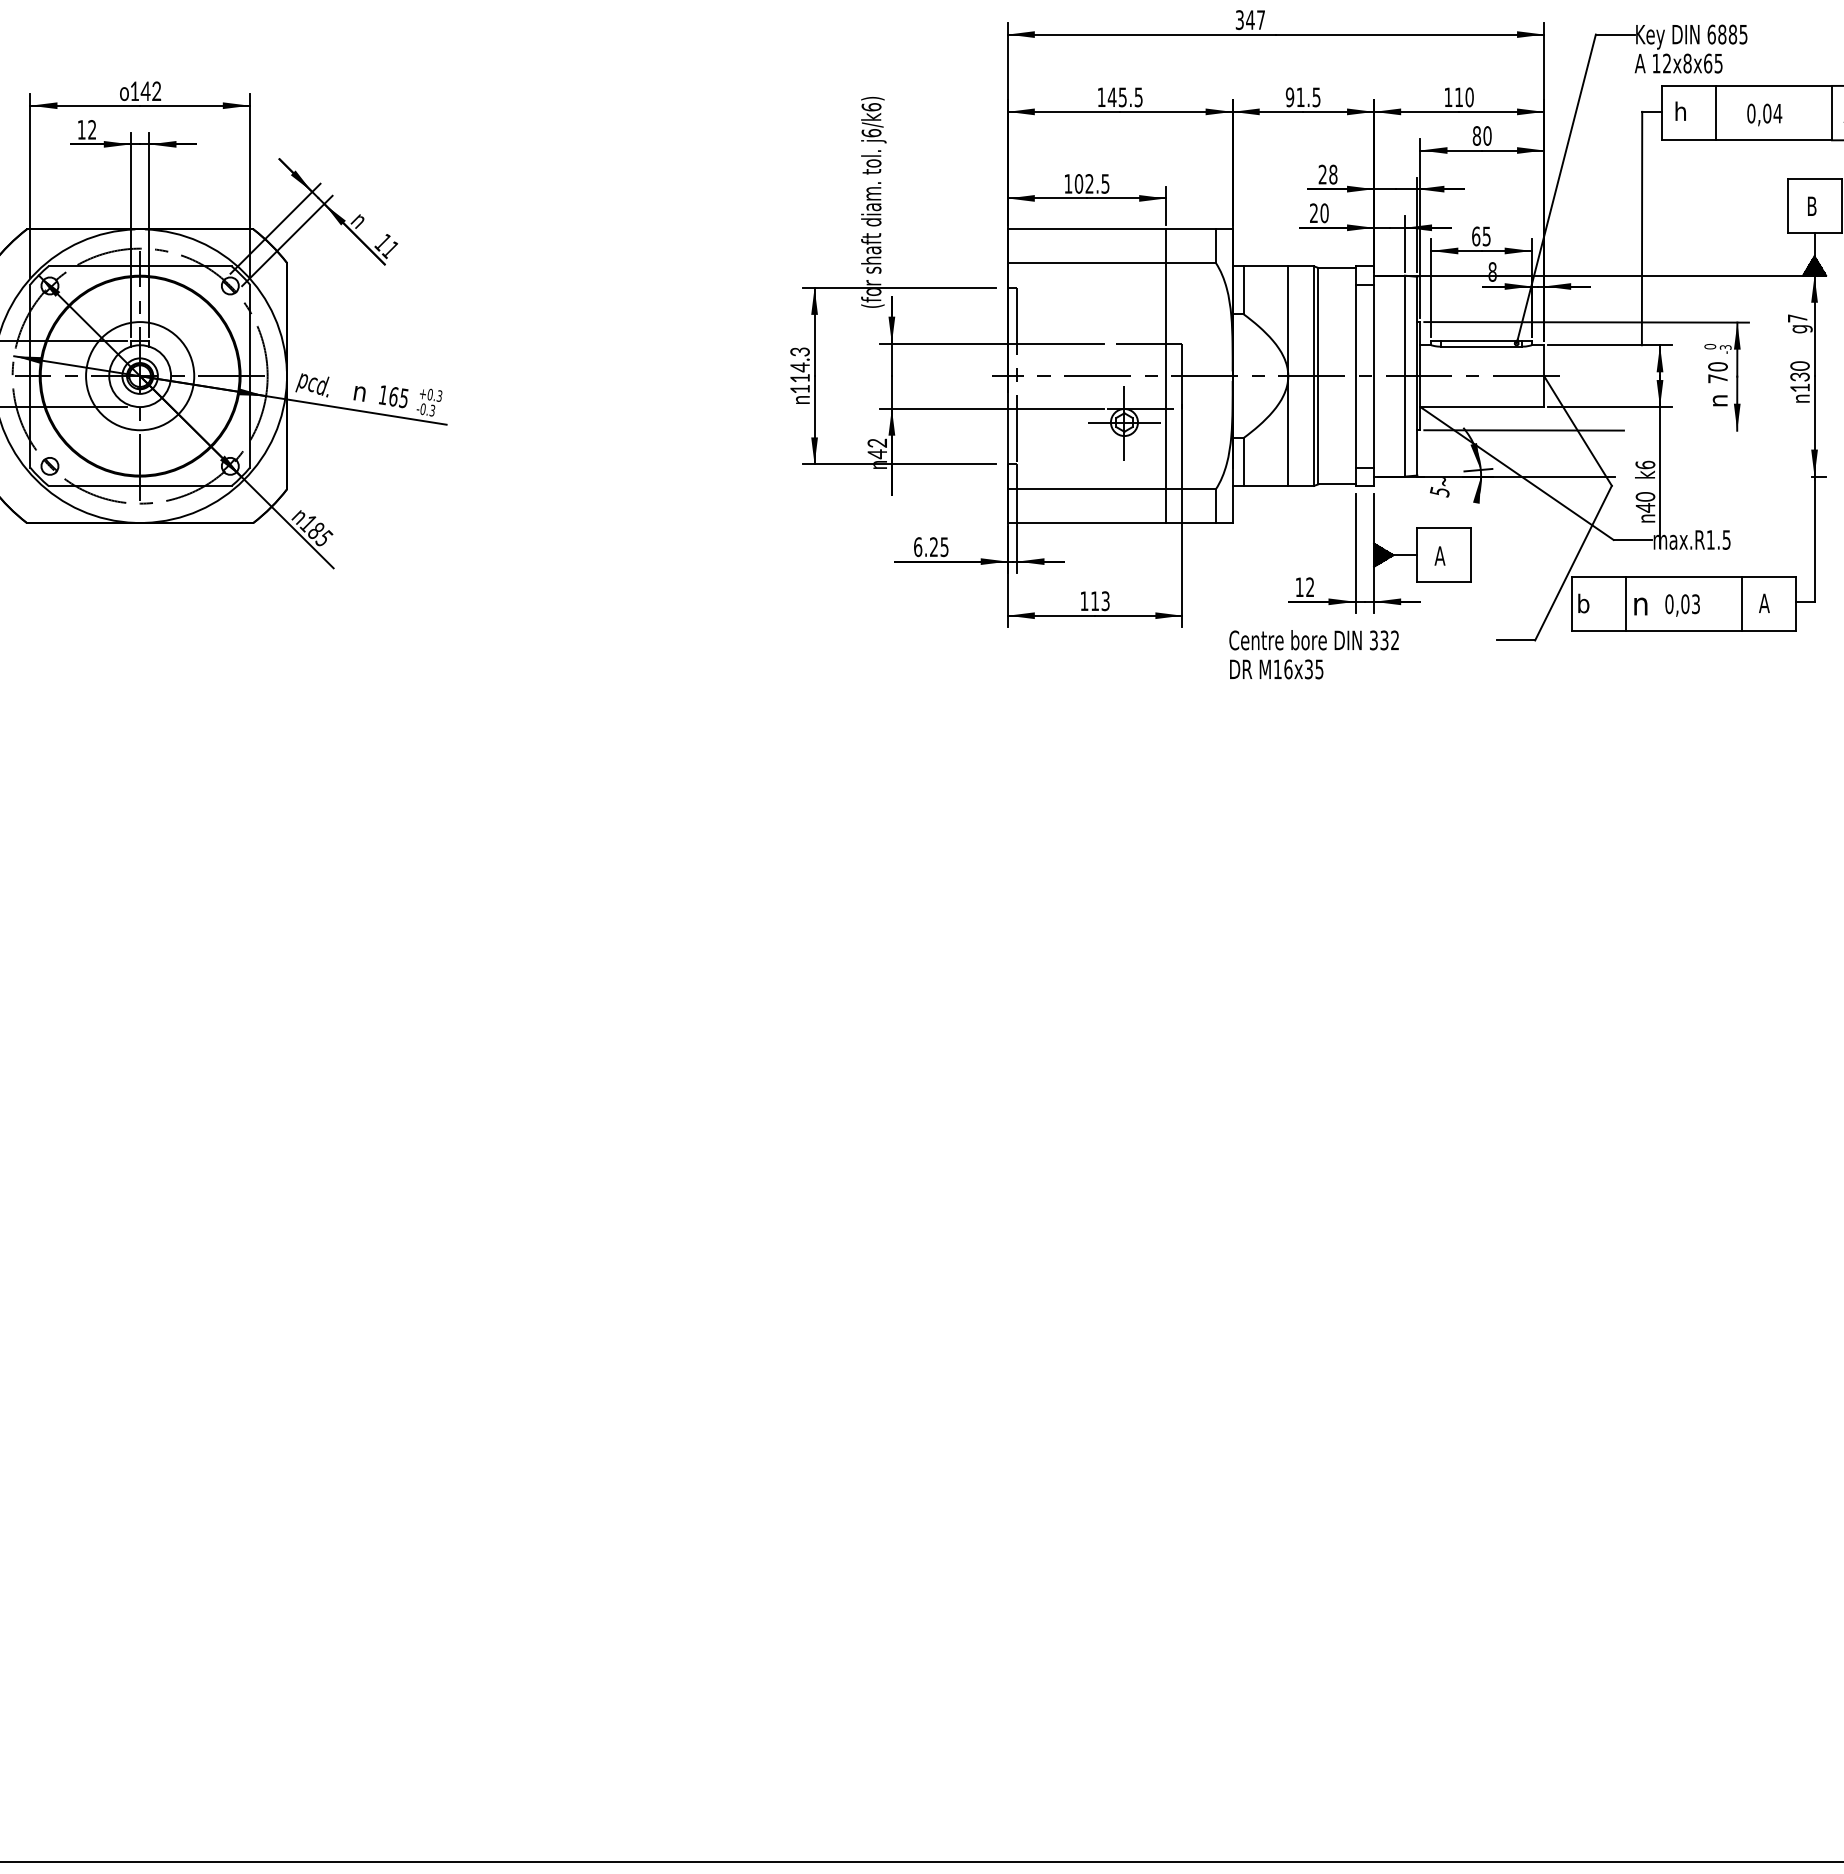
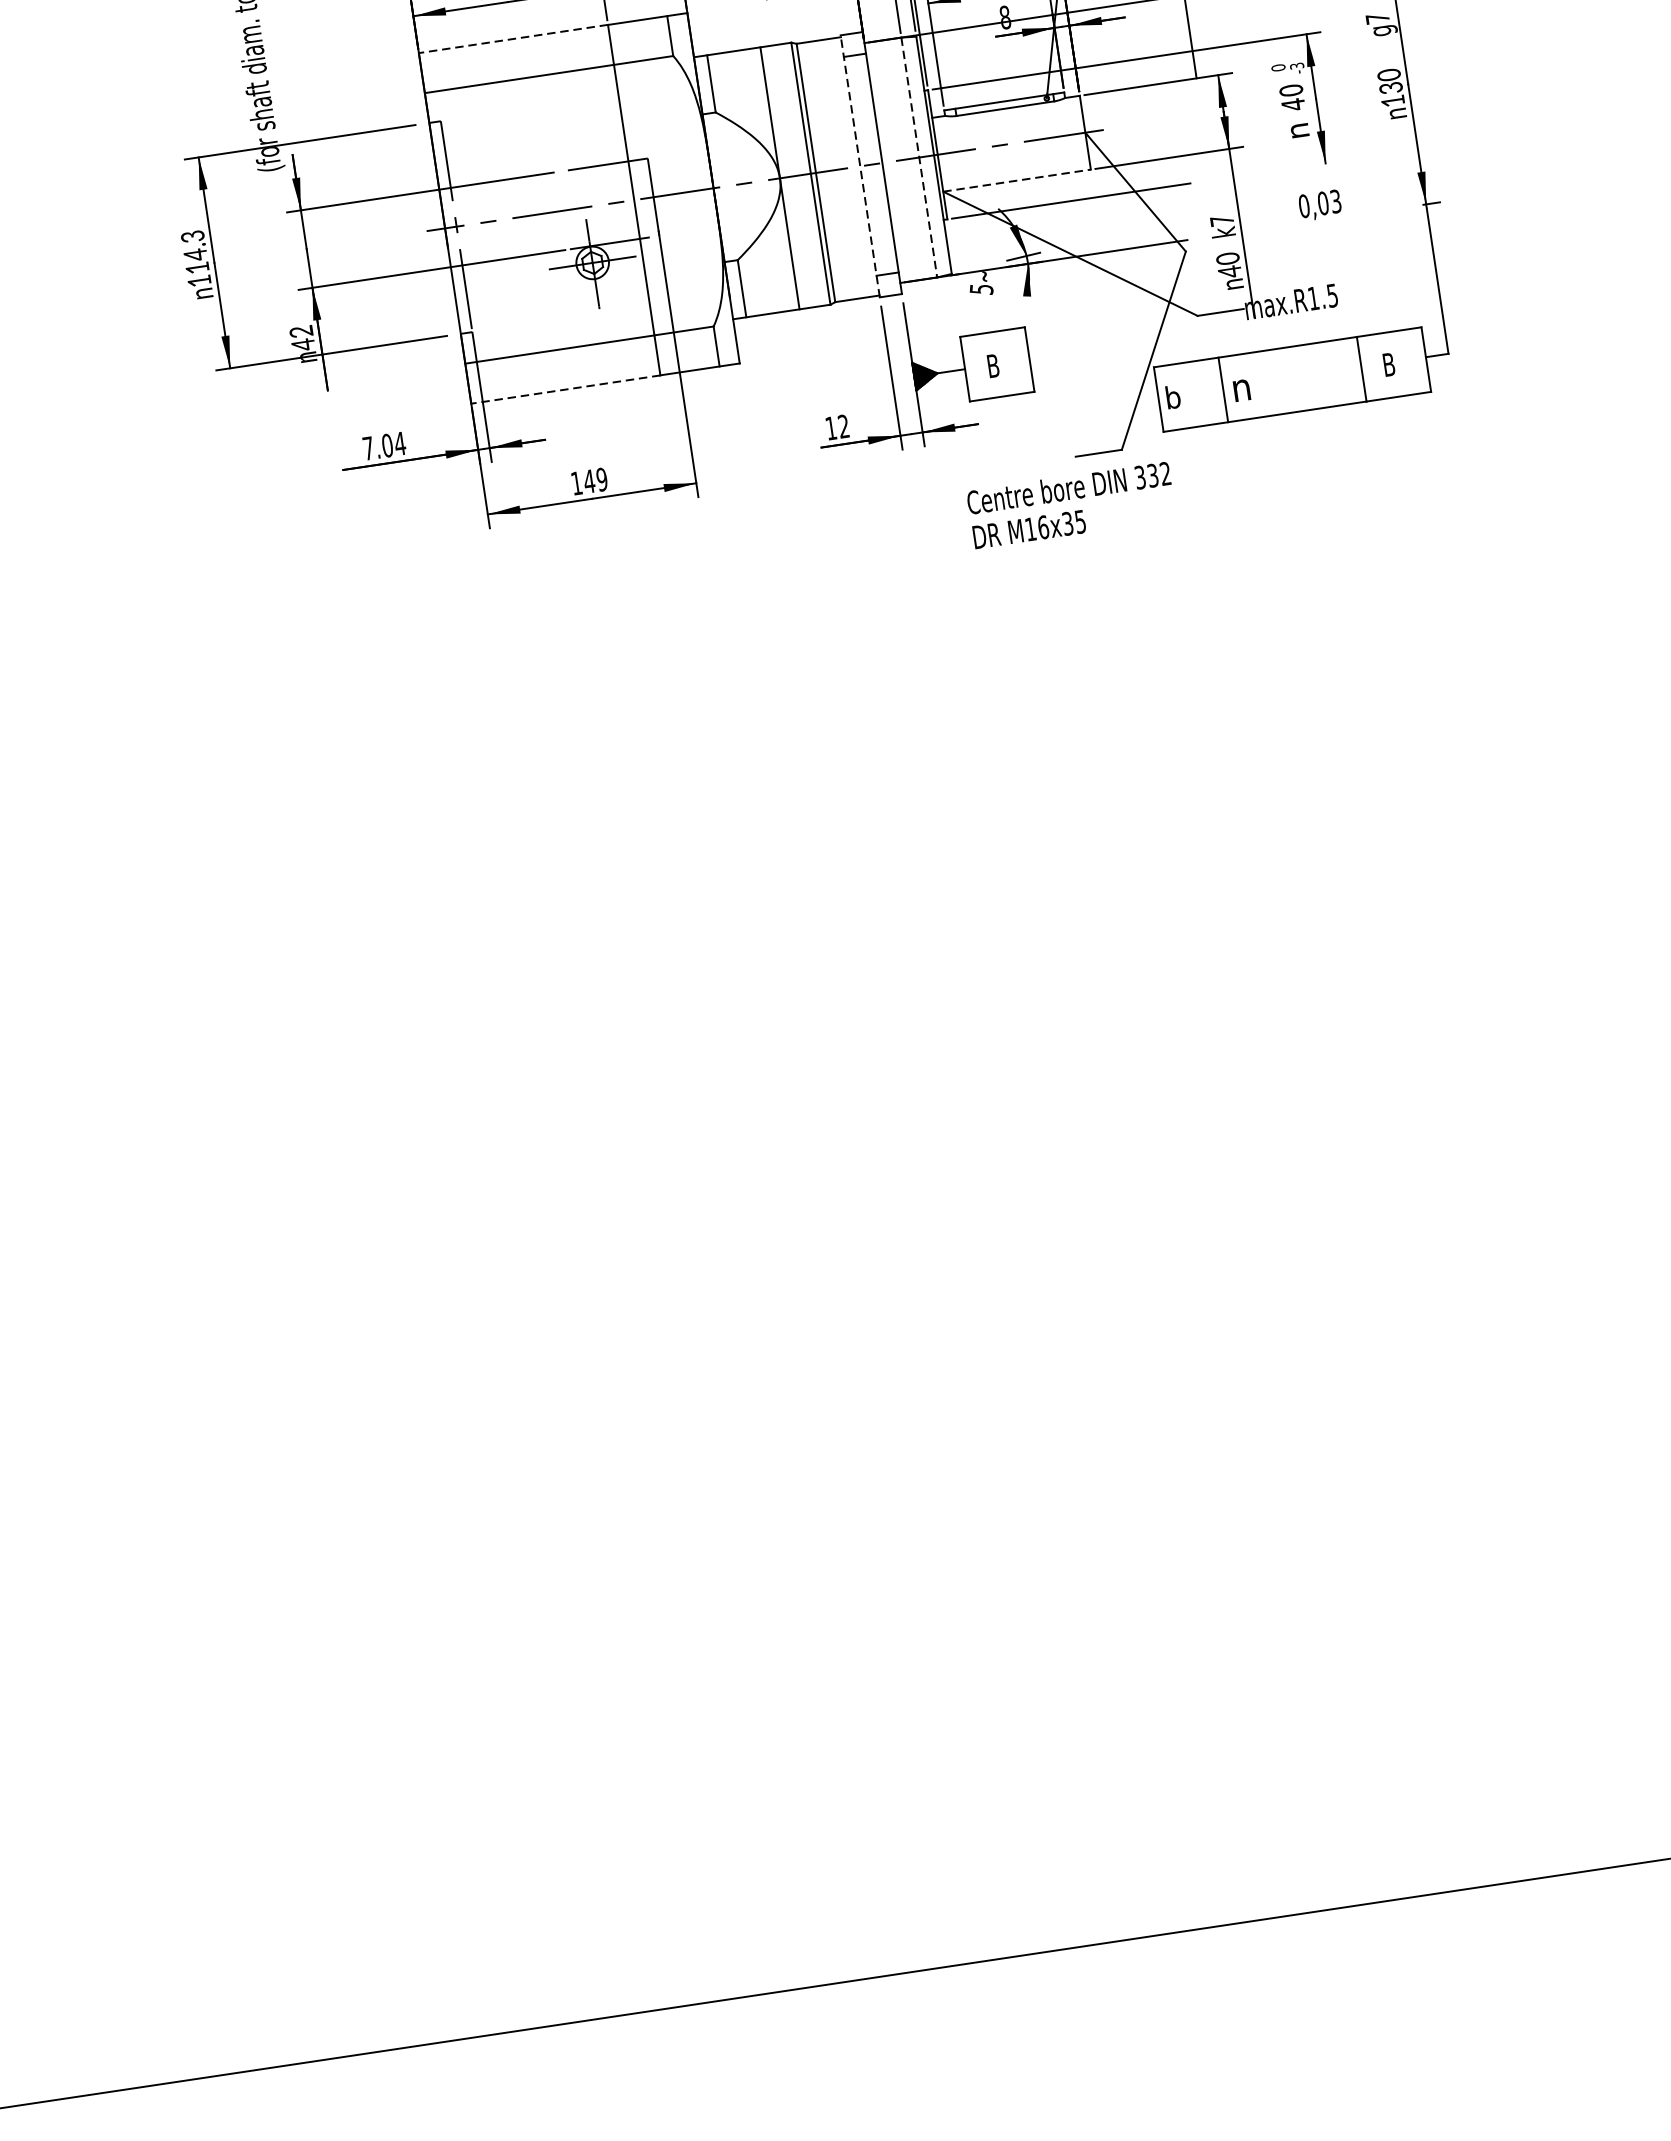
line: (1086, 229) -> (512, 39), solid -> dashed
line: (1355, 376) -> (860, 166), solid -> dashed
line: (1404, 376) -> (918, 158), solid -> dashed
text: (1717, 378) -> (1292, 104), 70 -> 40
line: (1482, 407) -> (1017, 181), solid -> dashed
text: (1645, 464) -> (1222, 220), k6 -> k7
line: (1086, 522) -> (565, 389), solid -> dashed
text: (931, 547) -> (384, 446), 6.25 -> 7.04
text: (1439, 555) -> (992, 365), A -> B
text: (1099, 600) -> (594, 479), 113 -> 149
text: (1764, 602) -> (1388, 363), A -> B
text: (1682, 605) -> (1320, 205), moved
text: (1313, 654) -> (1070, 505), moved

